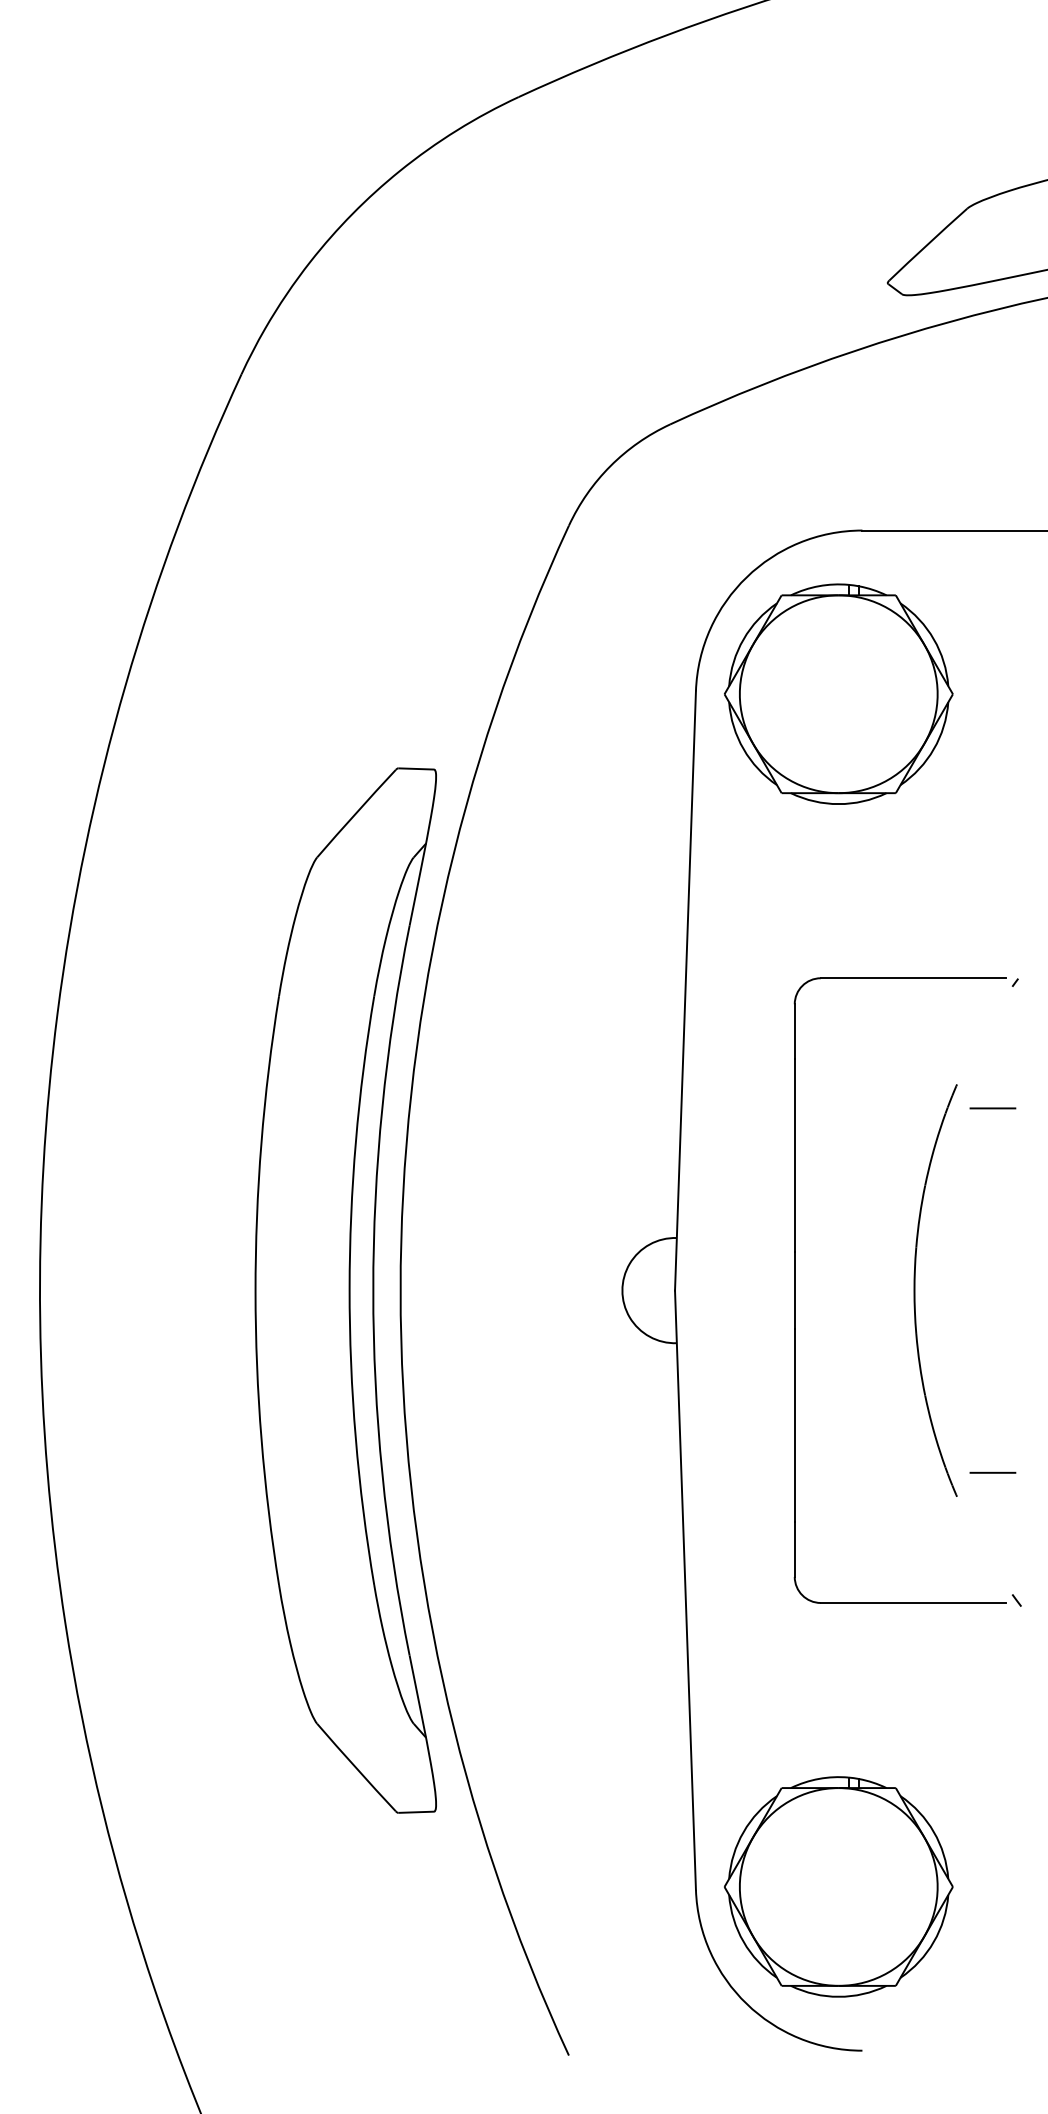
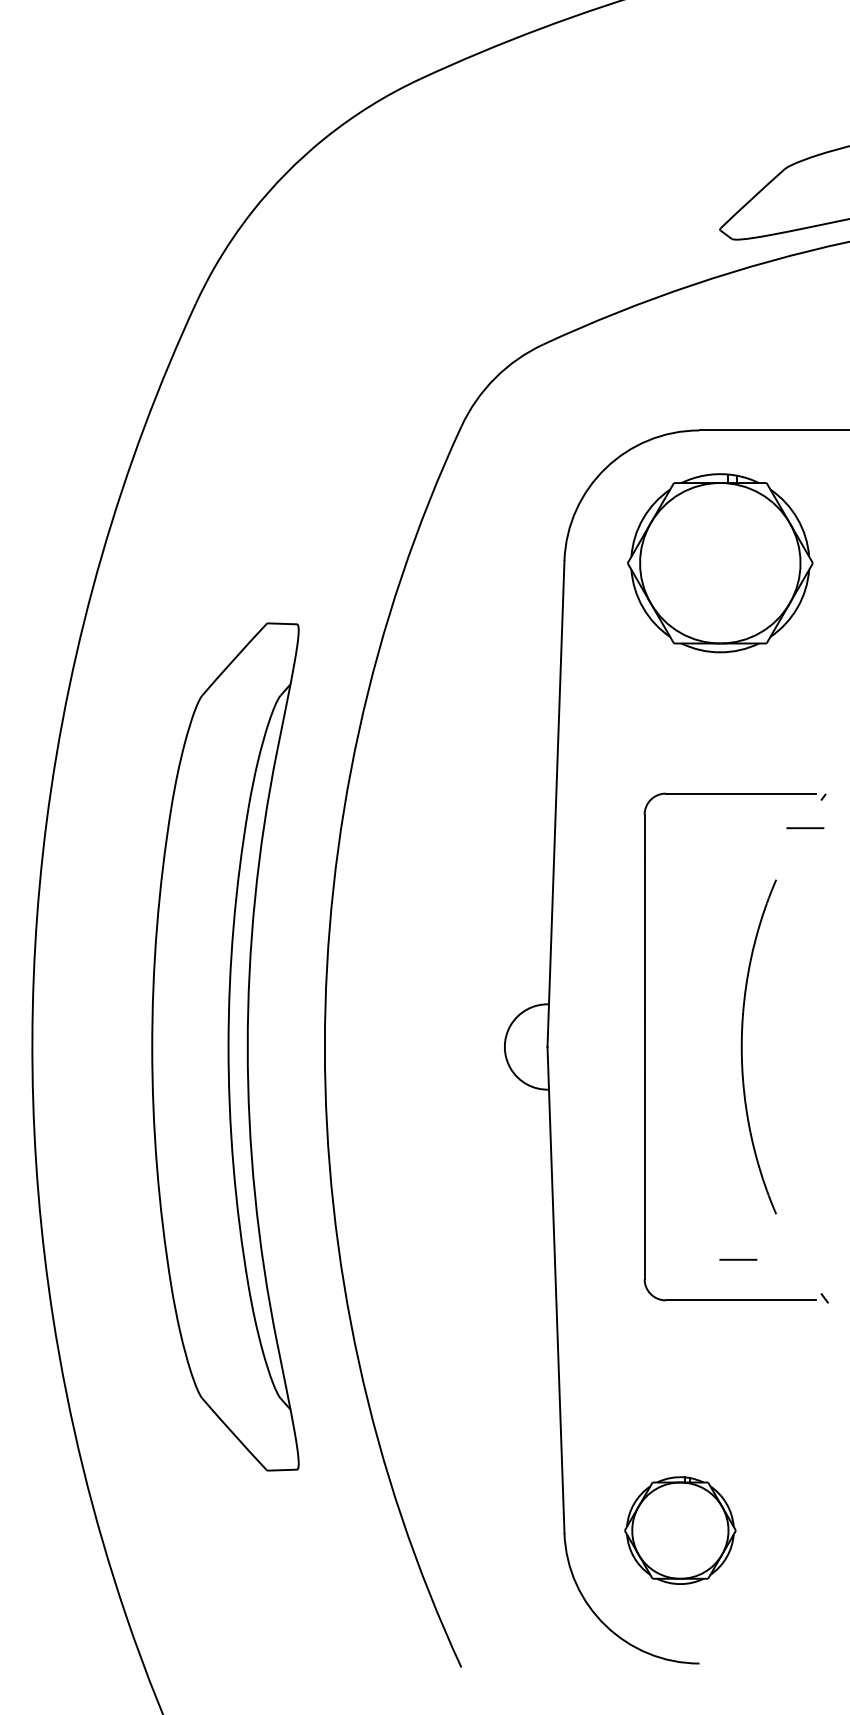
part: (838, 694) -> (720, 563), moved
line: (993, 1108) -> (805, 828), moved
part: (345, 1289) -> (225, 1046), moved
line: (993, 1472) -> (738, 1259), moved
part: (838, 1886) -> (680, 1530), size x0.6

